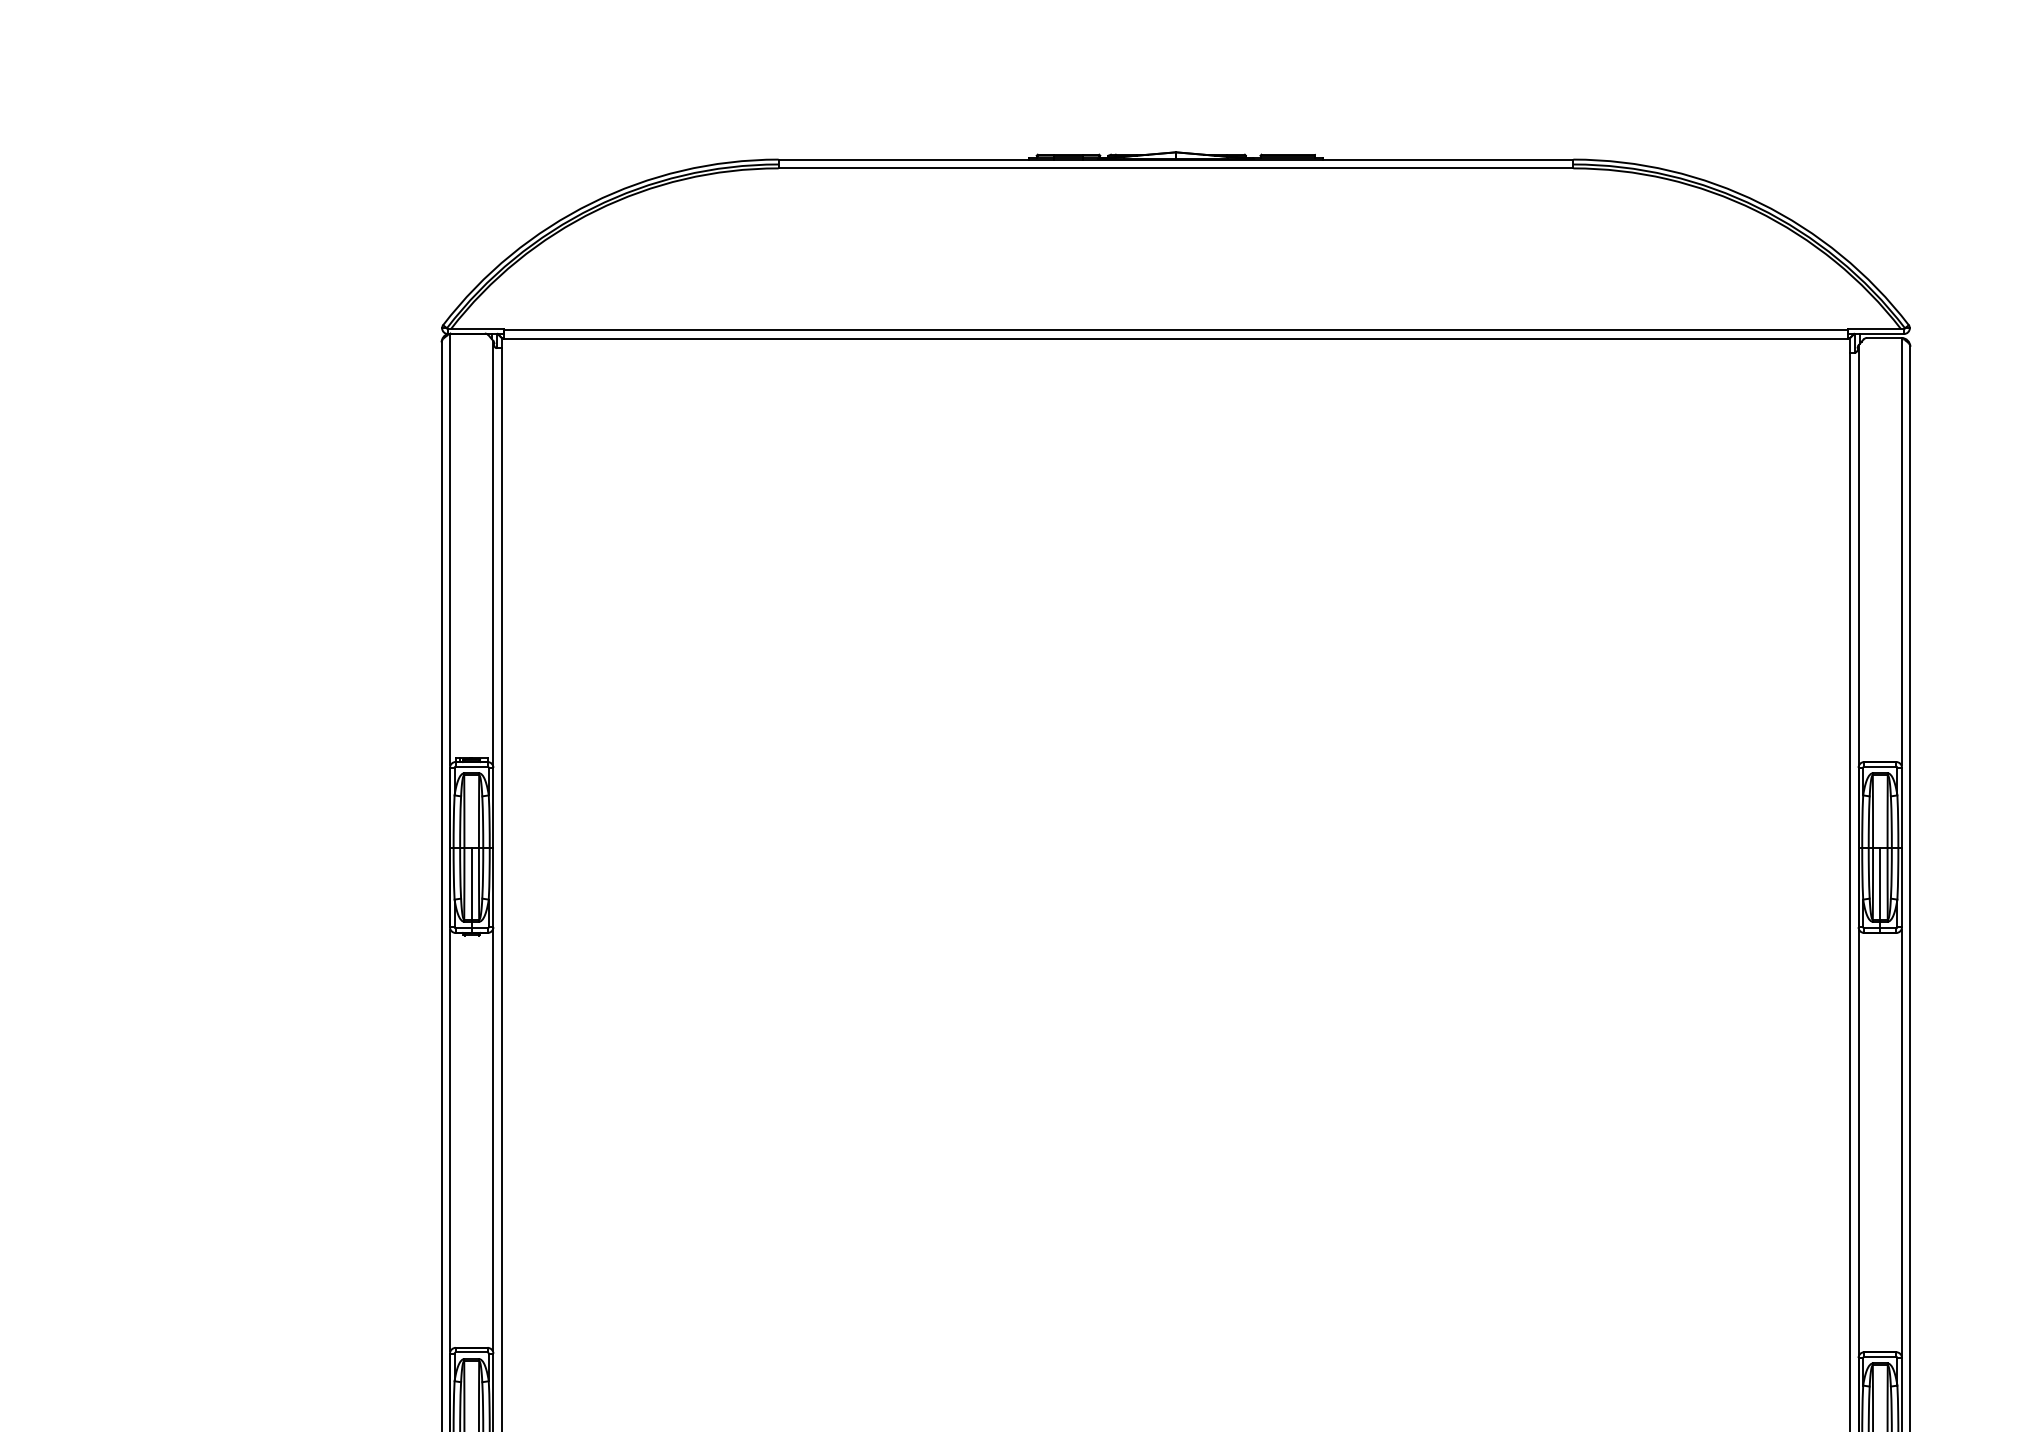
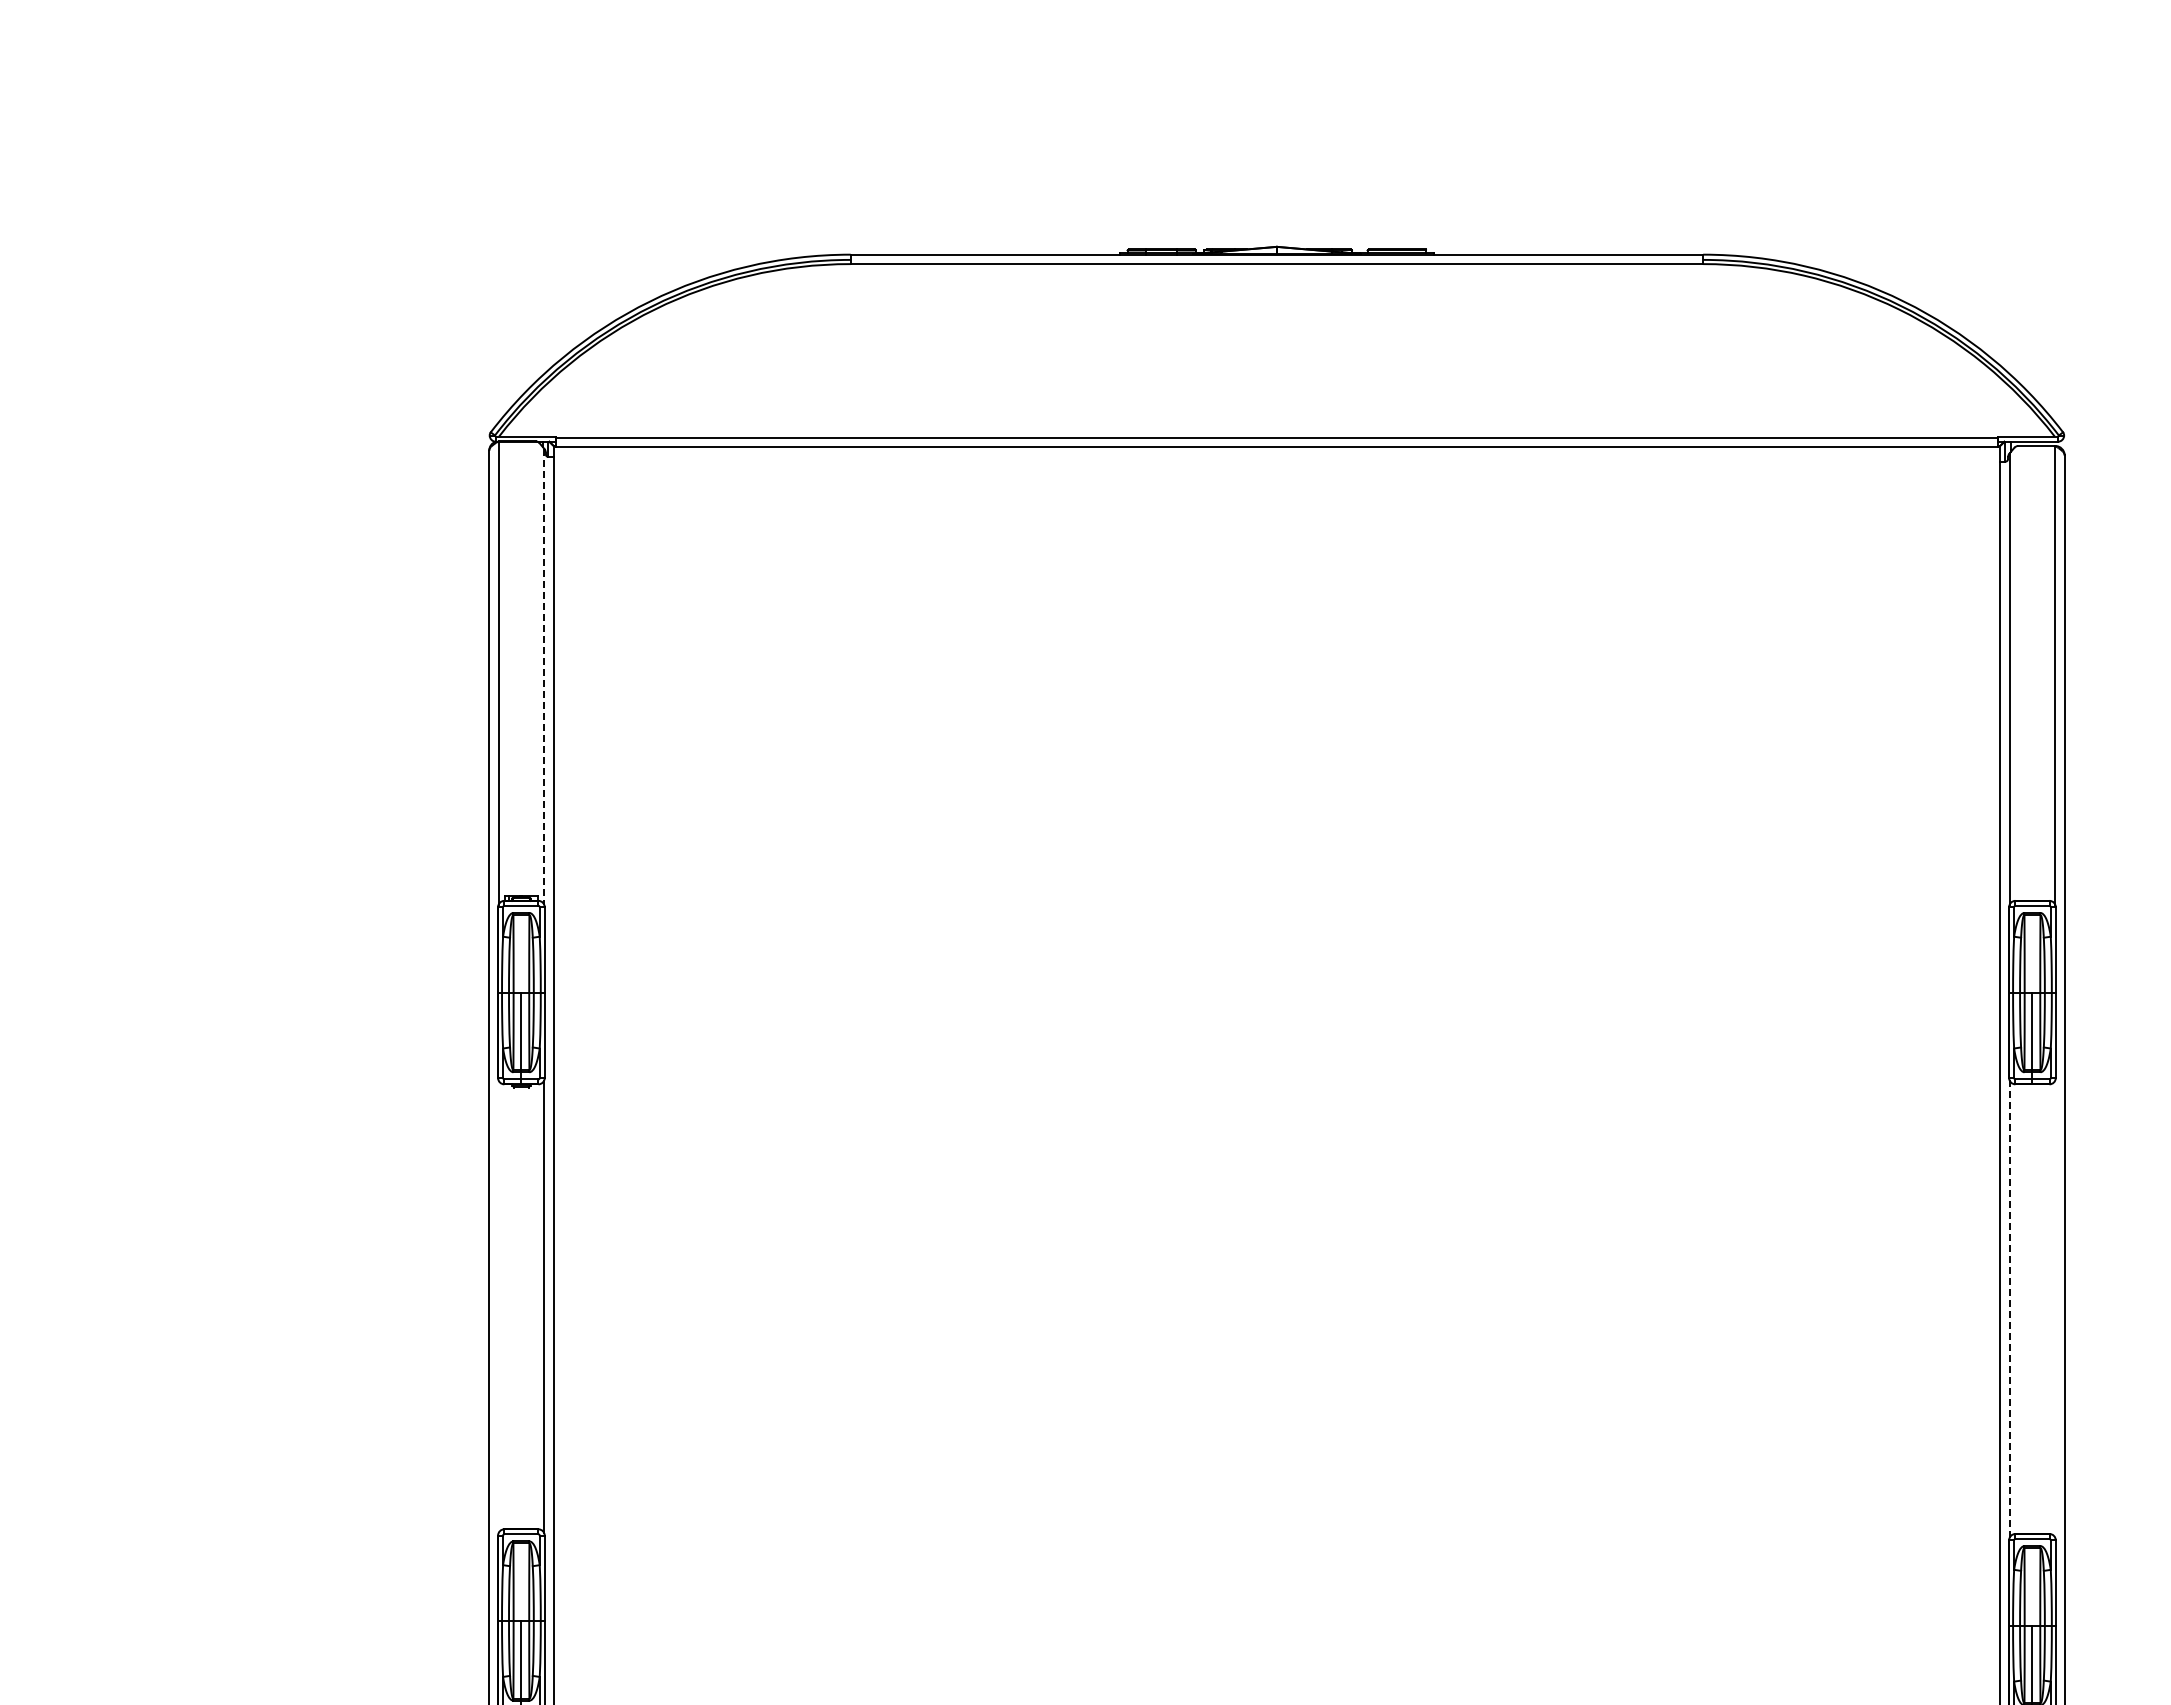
line: (493, 552) -> (544, 676), solid -> dashed
line: (450, 1140) -> (498, 1306), removed
line: (1901, 1141) -> (2055, 1308), removed
line: (1858, 1142) -> (2009, 1309), solid -> dashed

